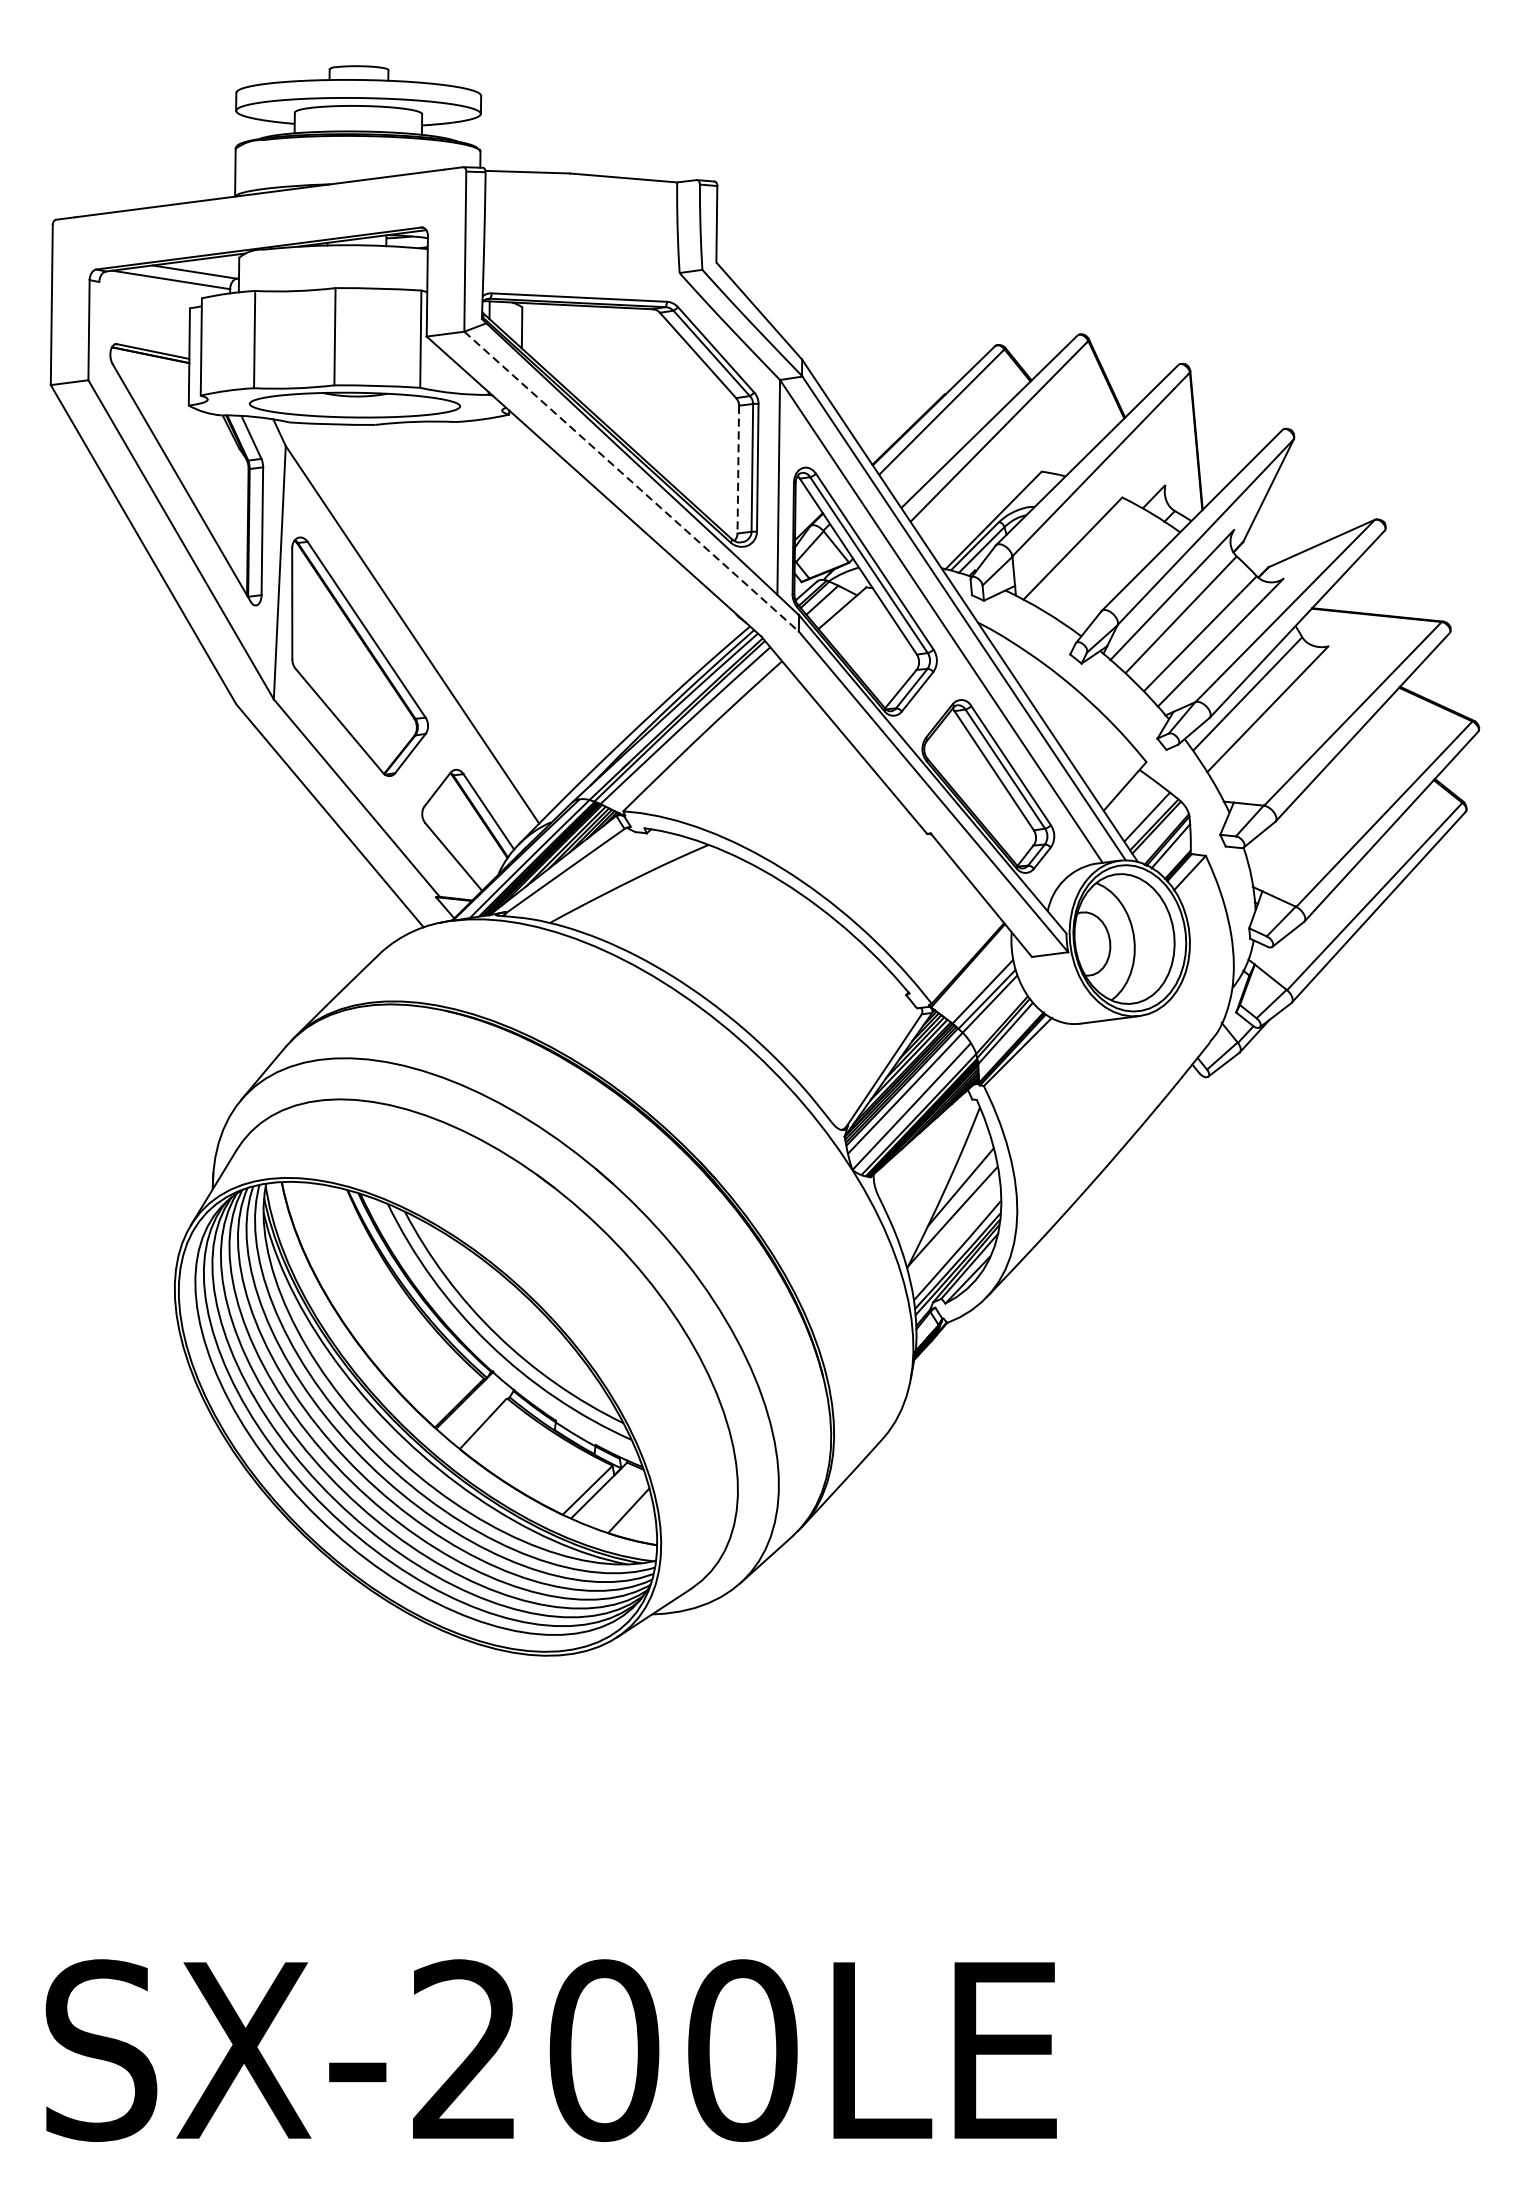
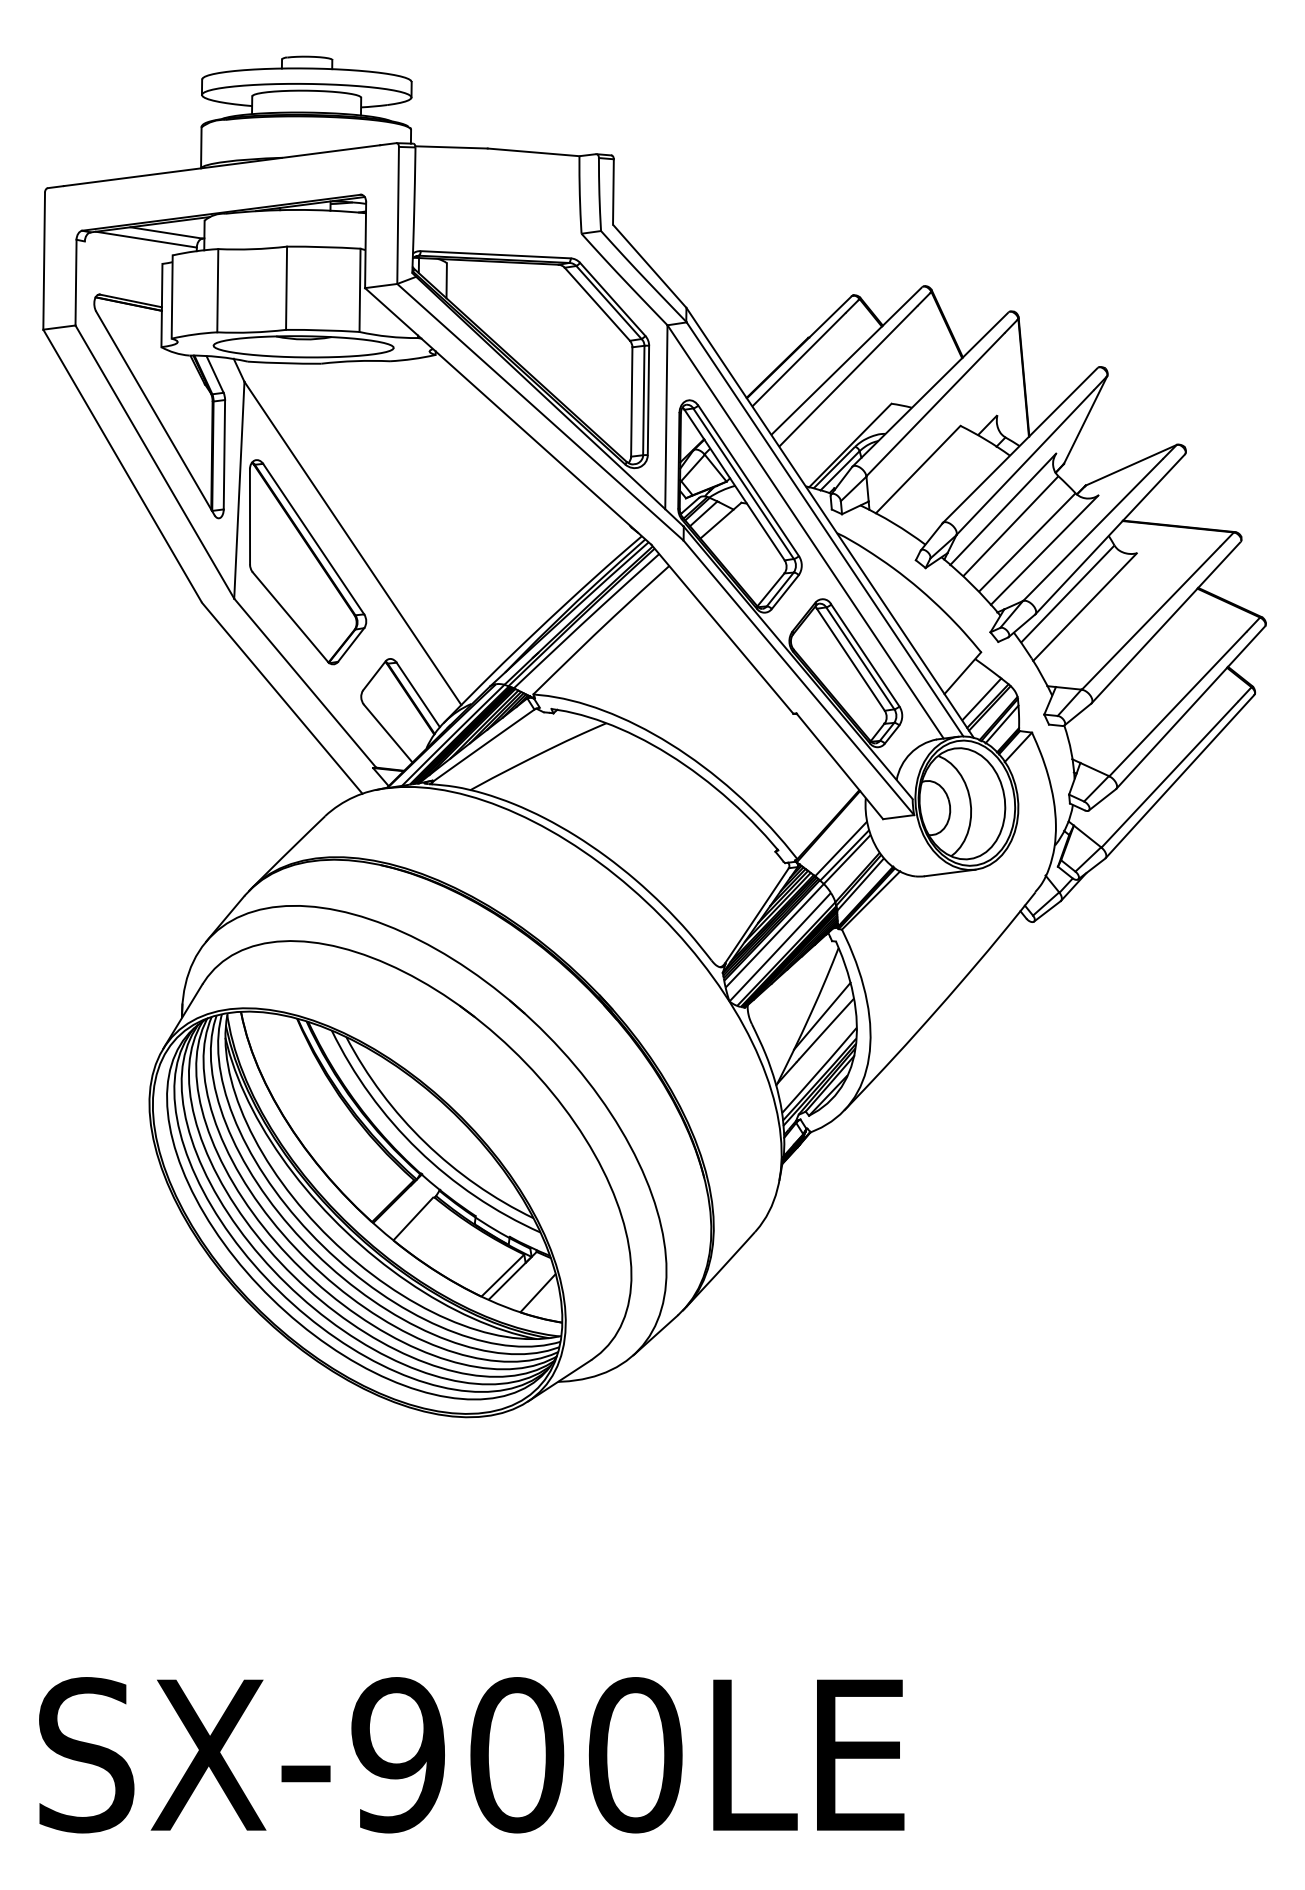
line: (737, 470) -> (631, 402), dashed -> solid
line: (632, 483) -> (541, 413), dashed -> solid
text: (464, 2050) -> (397, 1755), SX-200LE -> SX-900LE

